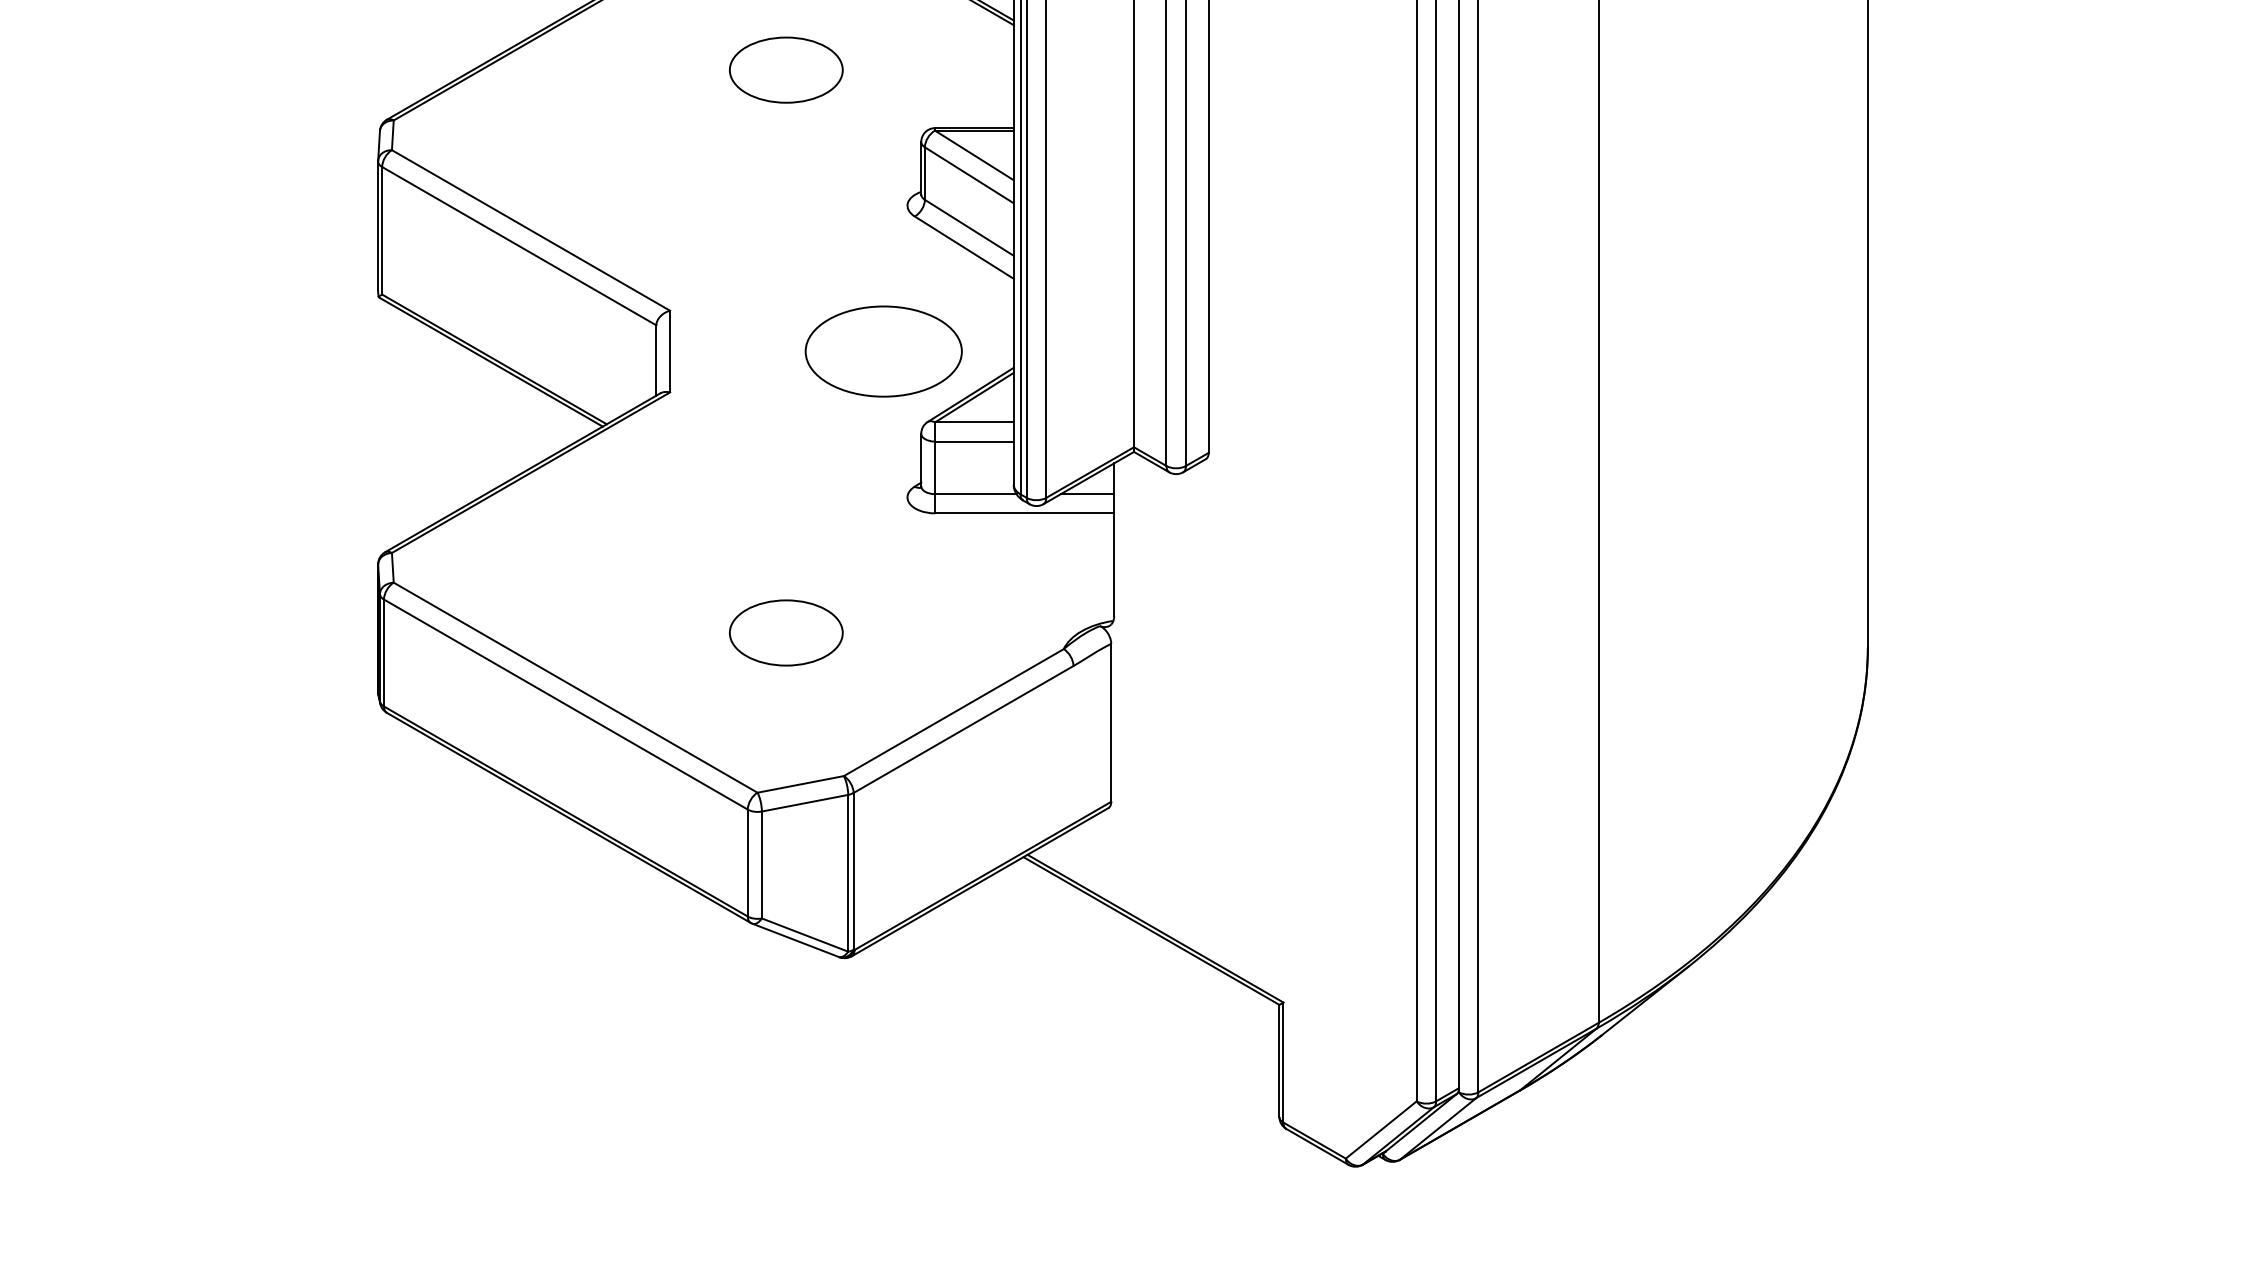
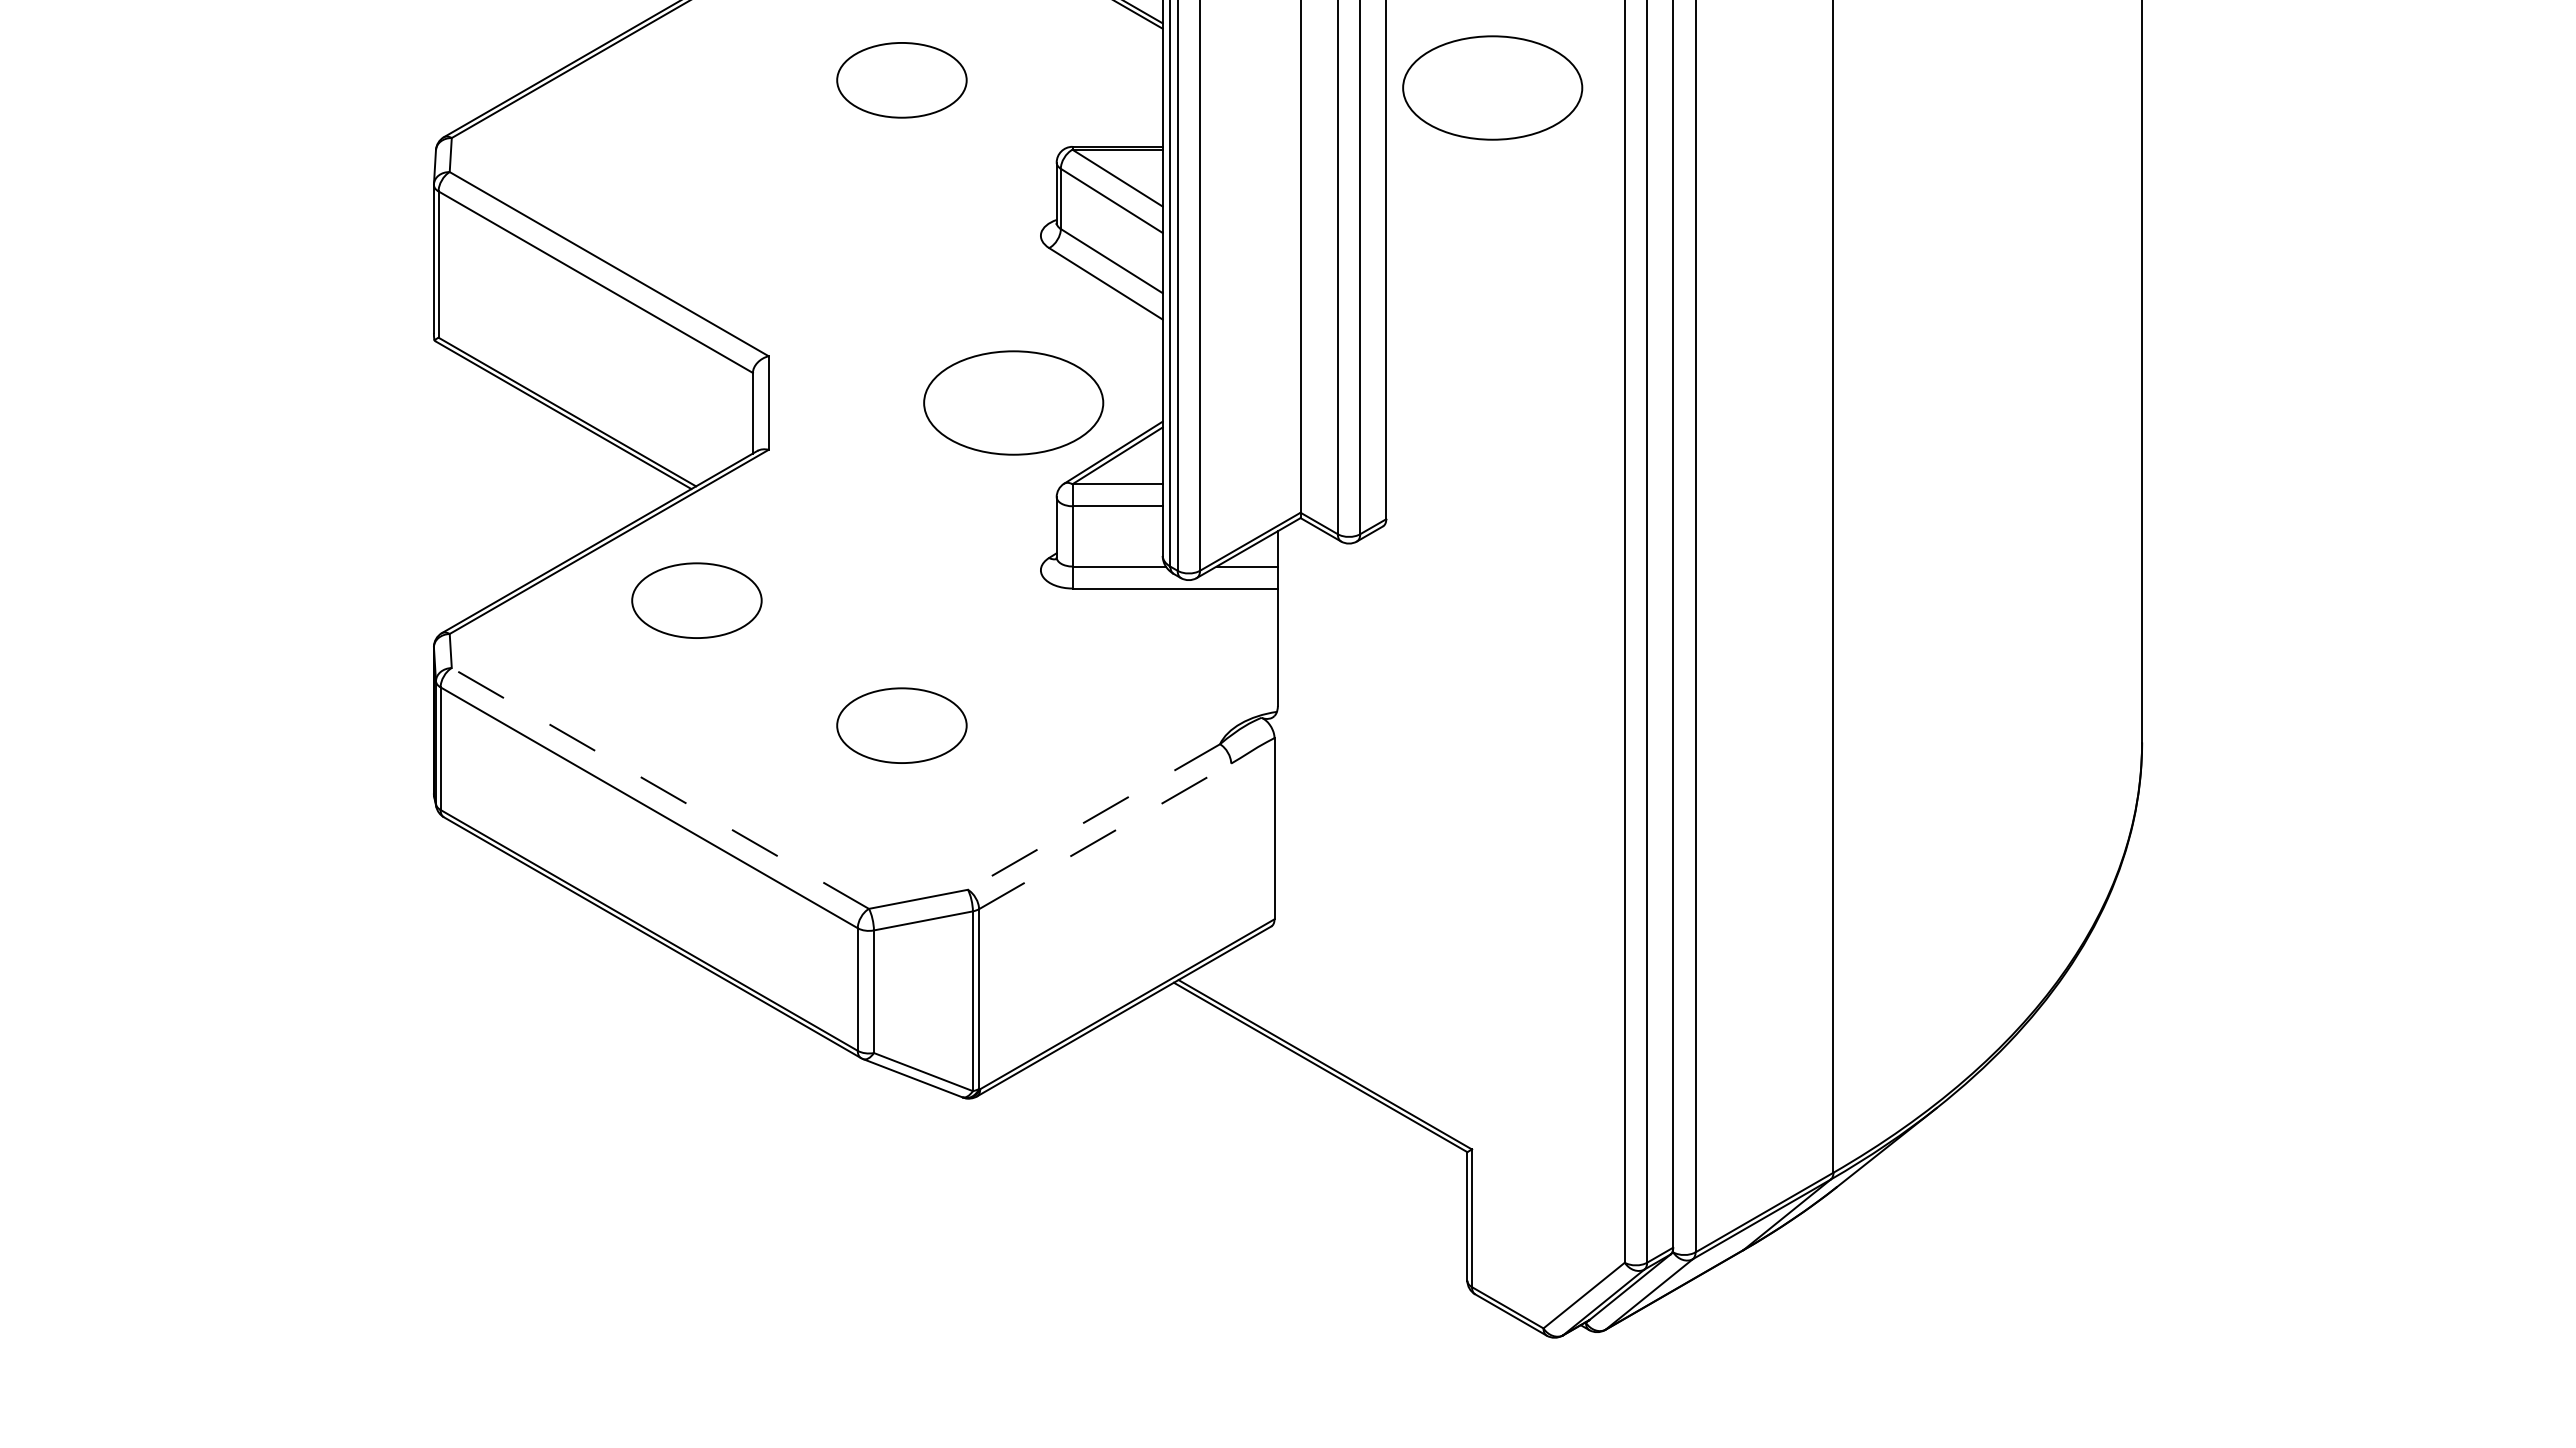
part: (1301, 76) -> (1492, 87), added
part: (607, 523) -> (696, 600), added
line: (575, 687) -> (660, 788), solid -> dashed
line: (953, 713) -> (1093, 817), solid -> dashed
line: (963, 729) -> (1105, 836), solid -> dashed

